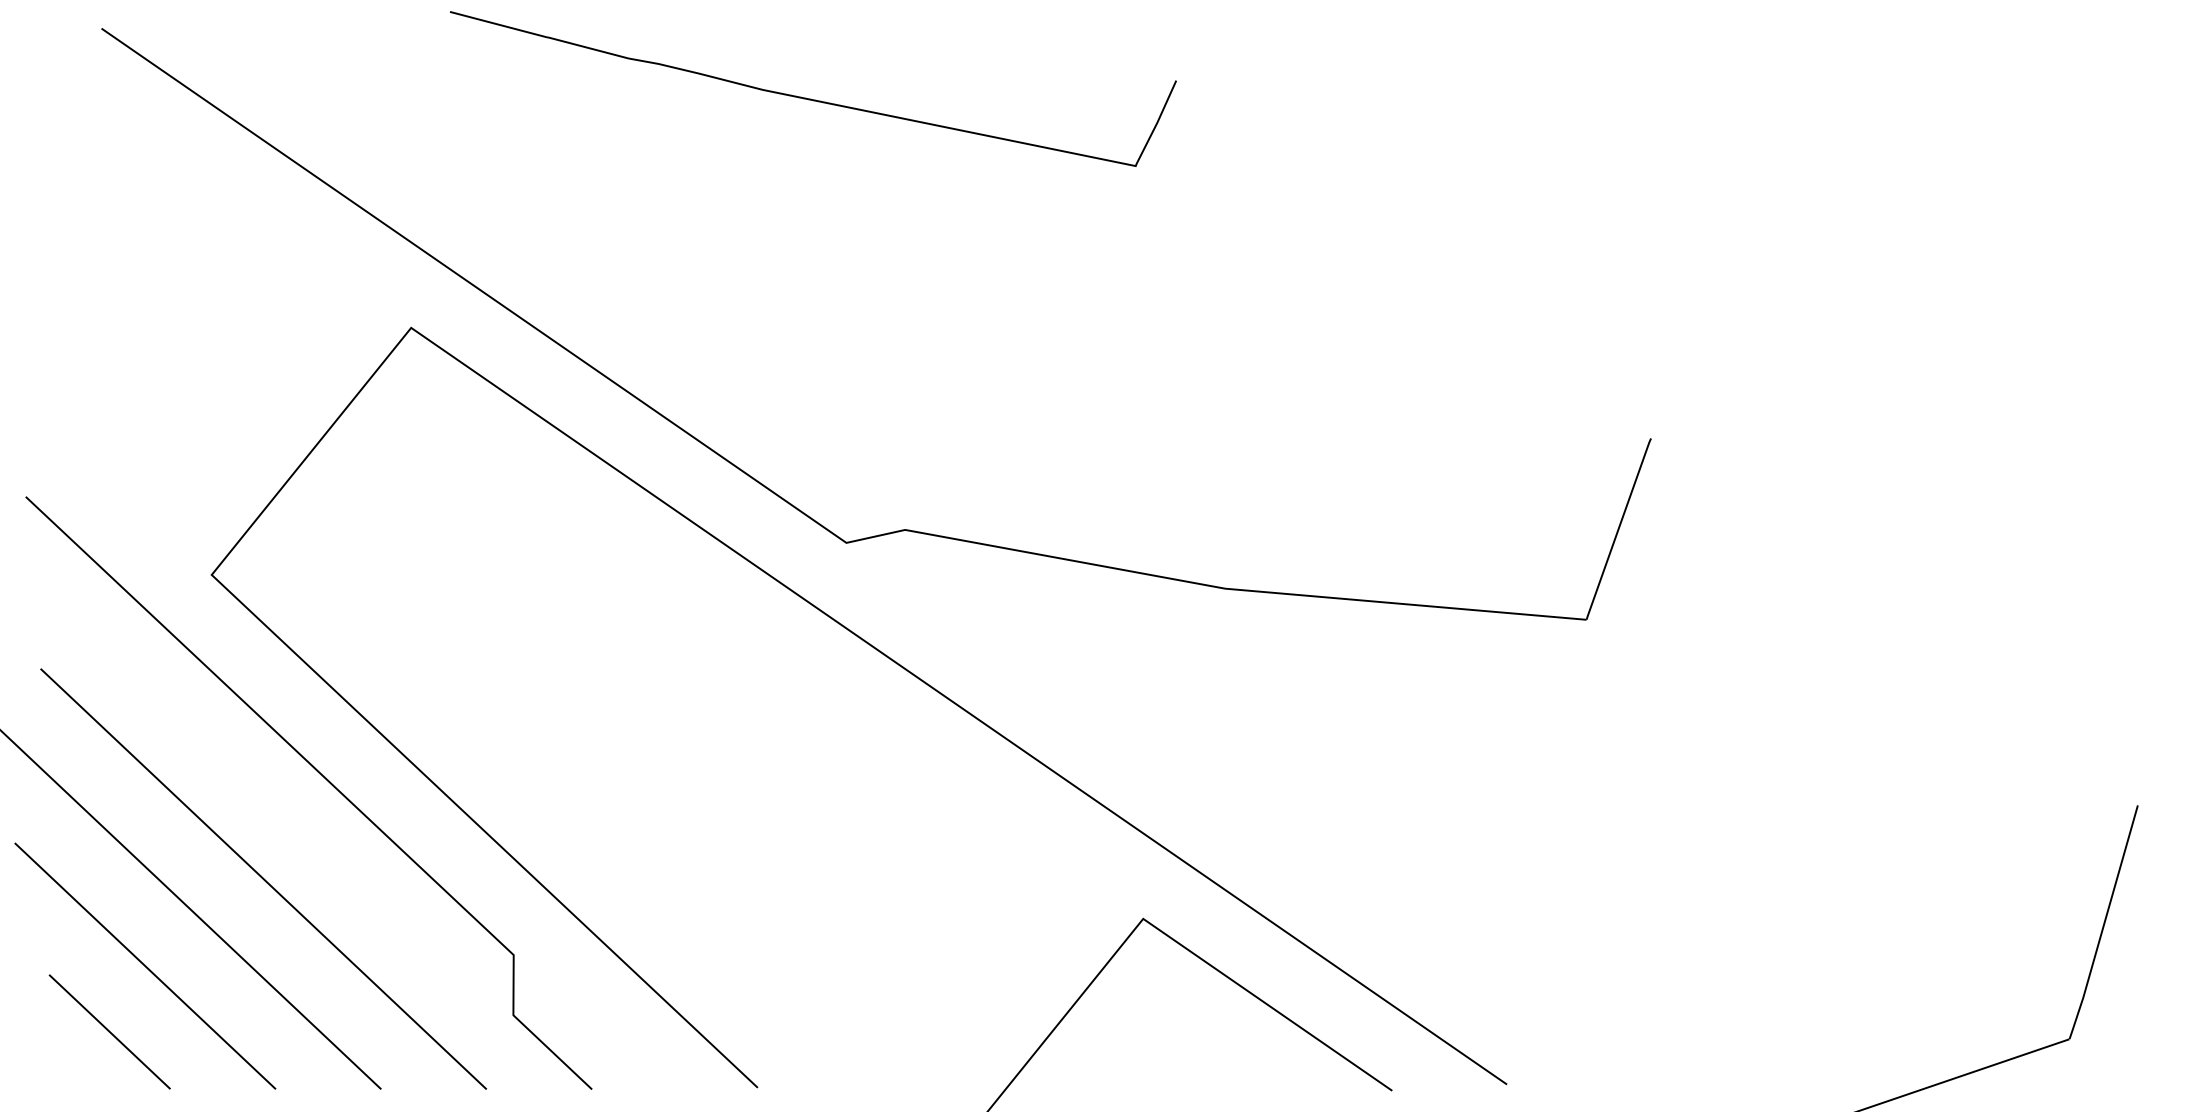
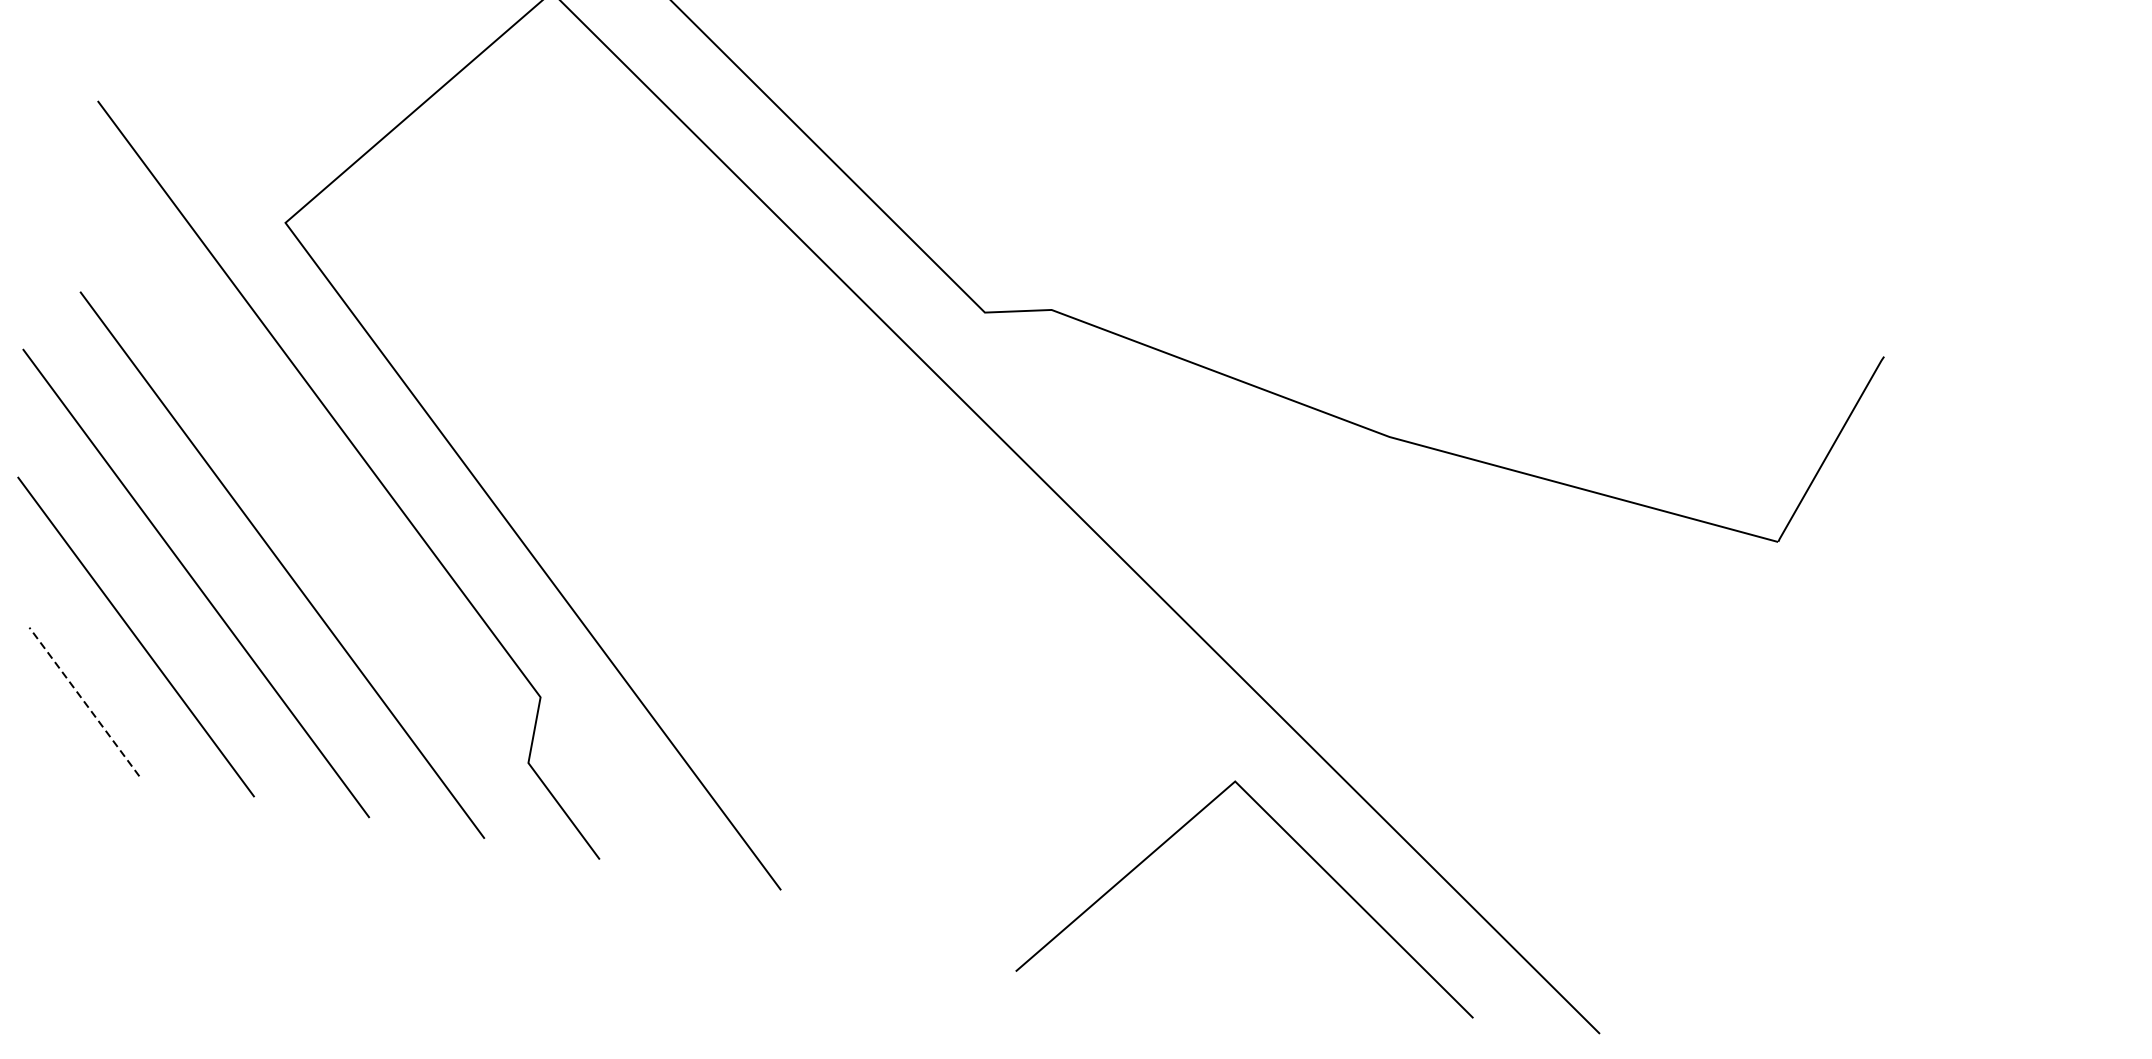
line: (109, 1031) -> (84, 701), solid -> dashed

